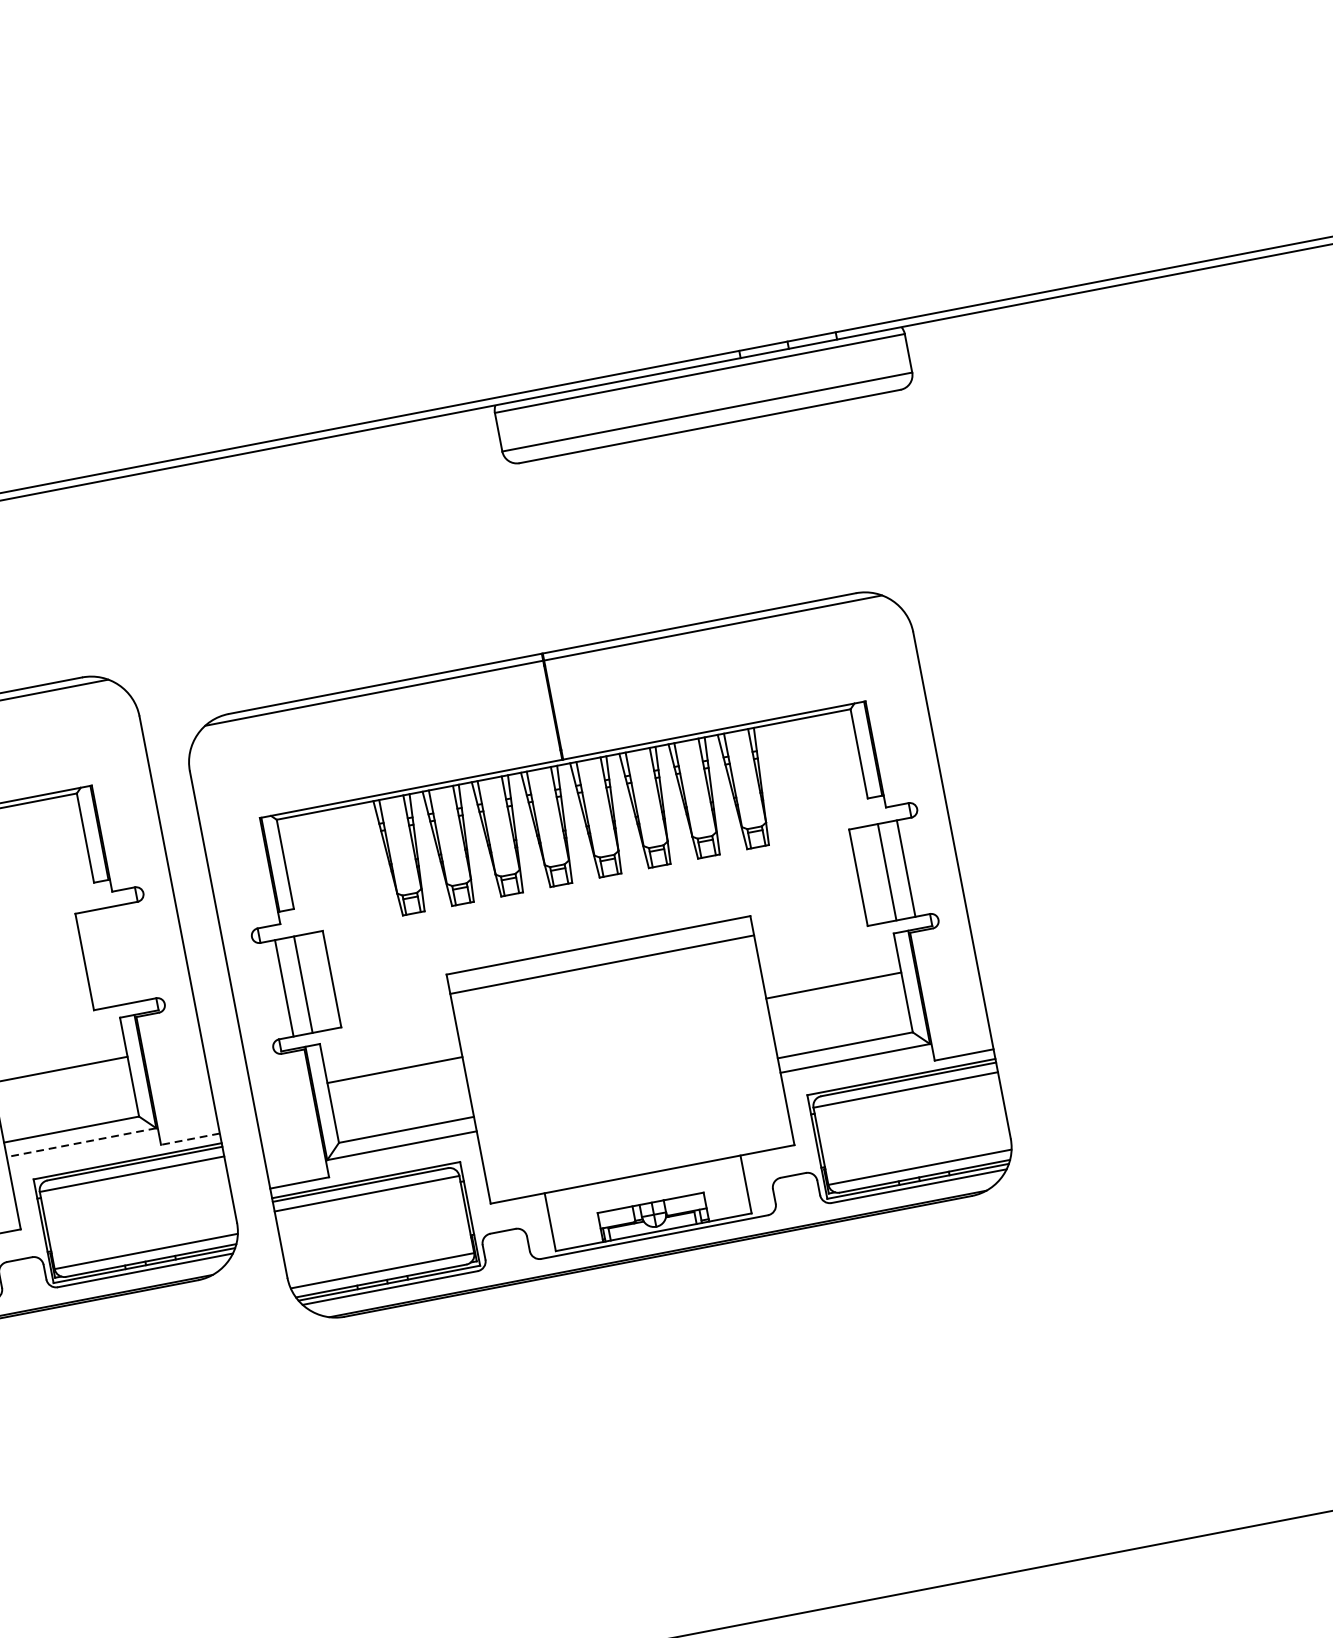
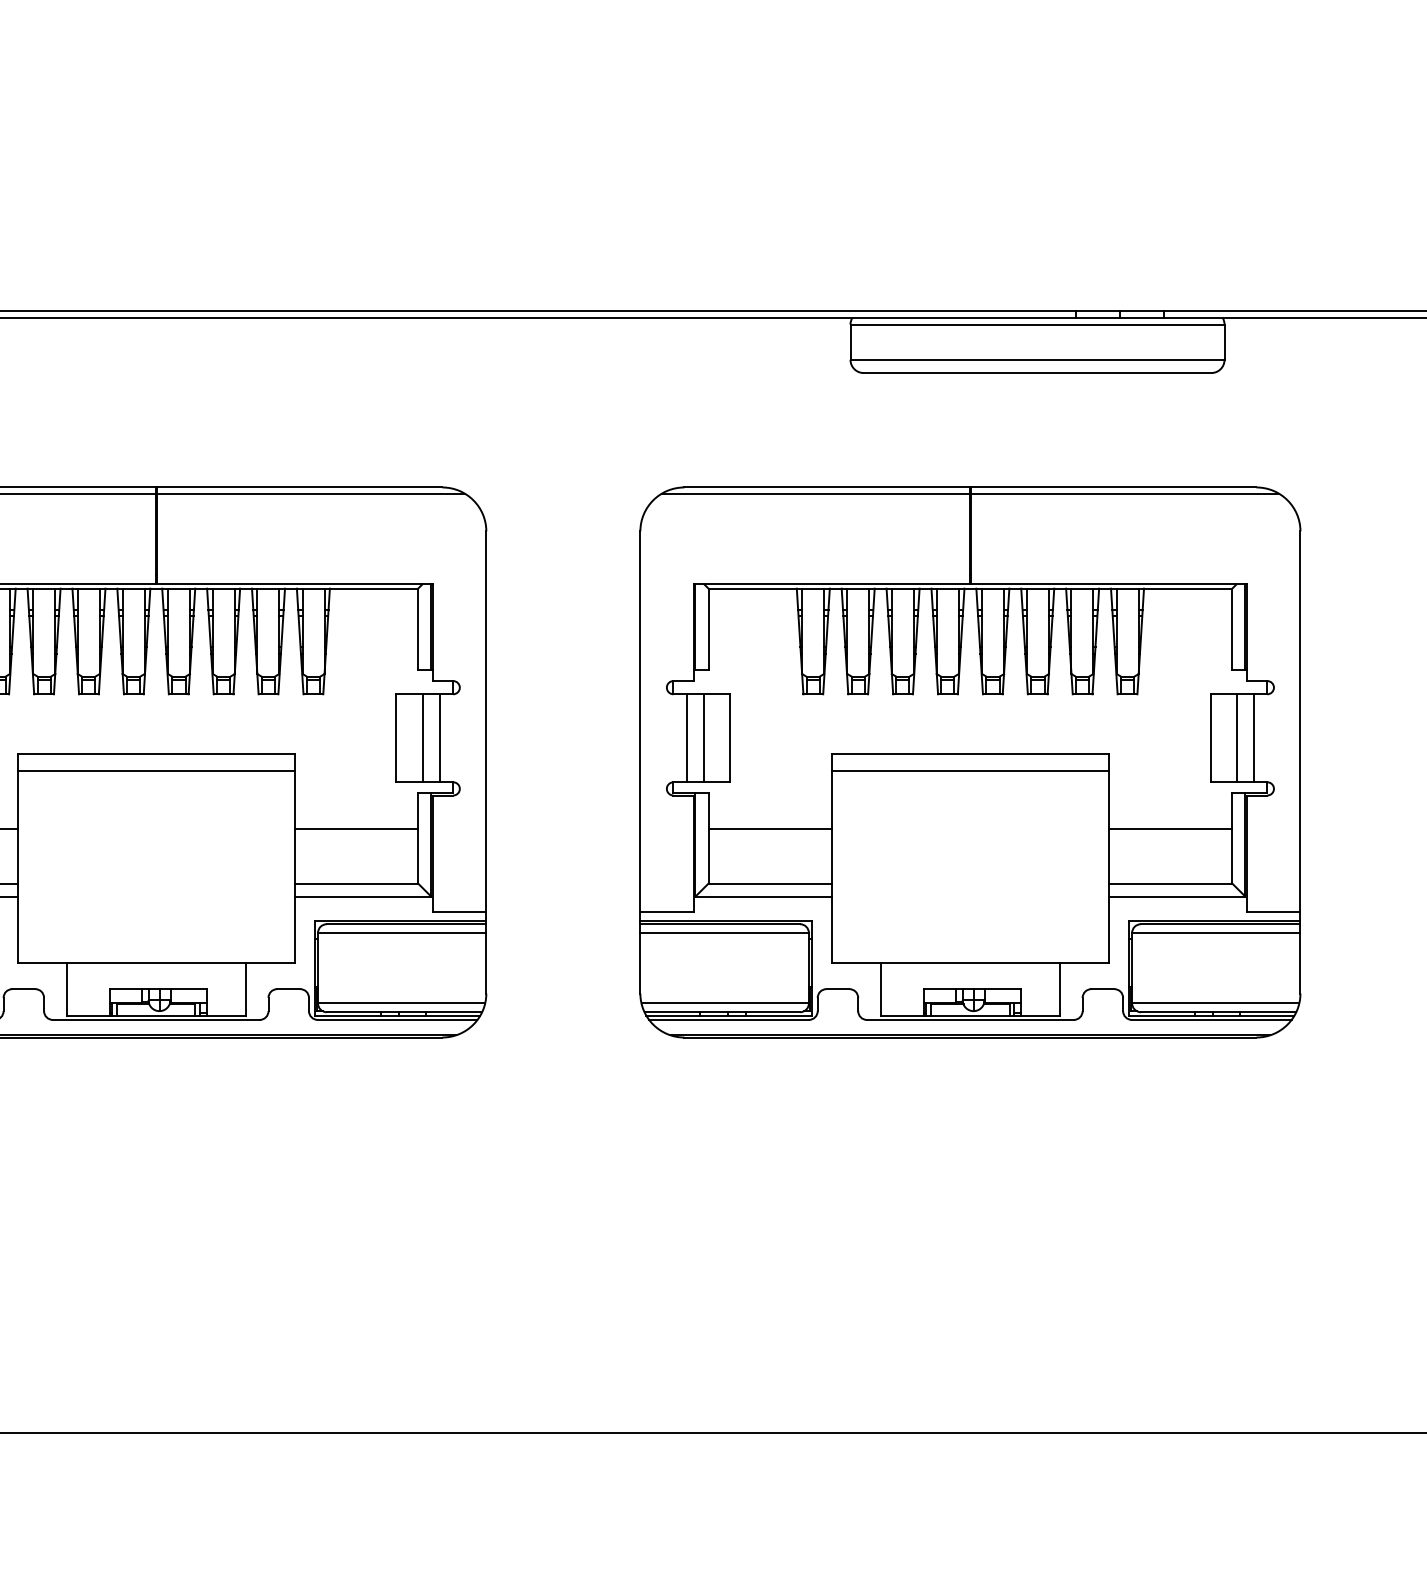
line: (132, 952) -> (440, 738), added
part: (600, 954) -> (970, 762), moved
line: (113, 956) -> (422, 738), added
line: (190, 1139) -> (459, 912), dashed -> solid
line: (80, 1142) -> (362, 896), dashed -> solid

